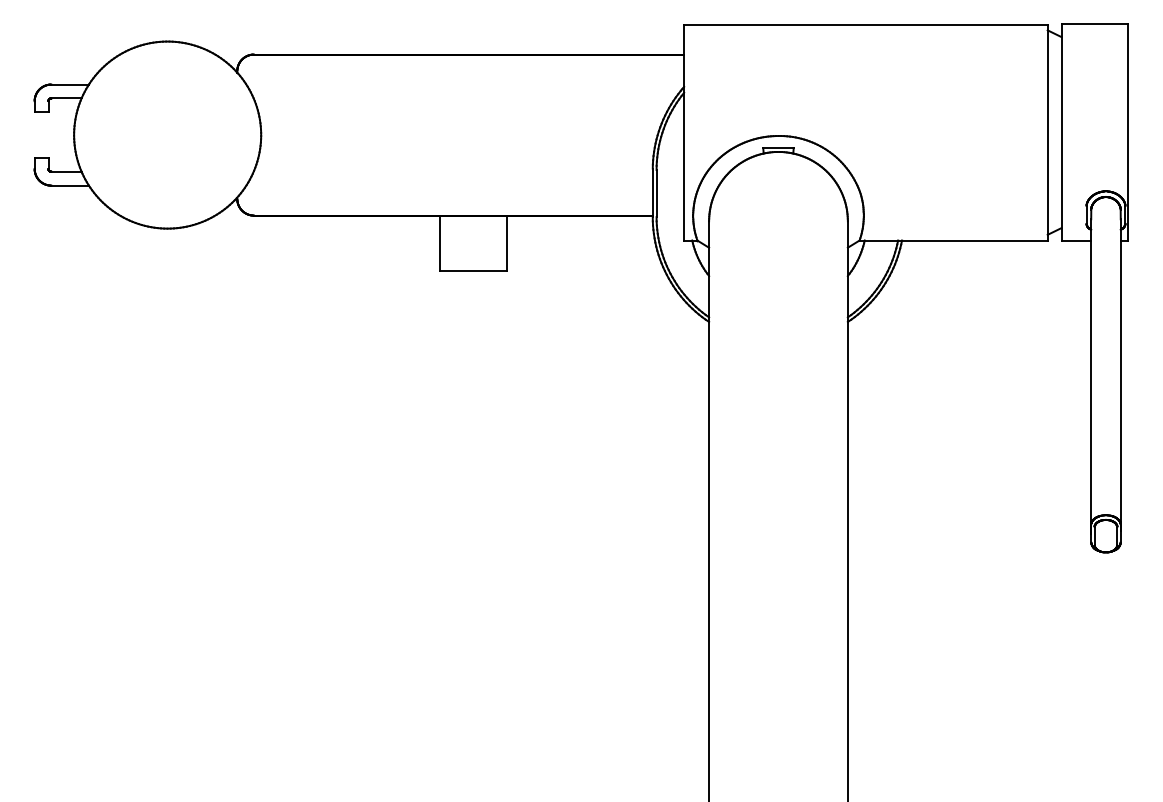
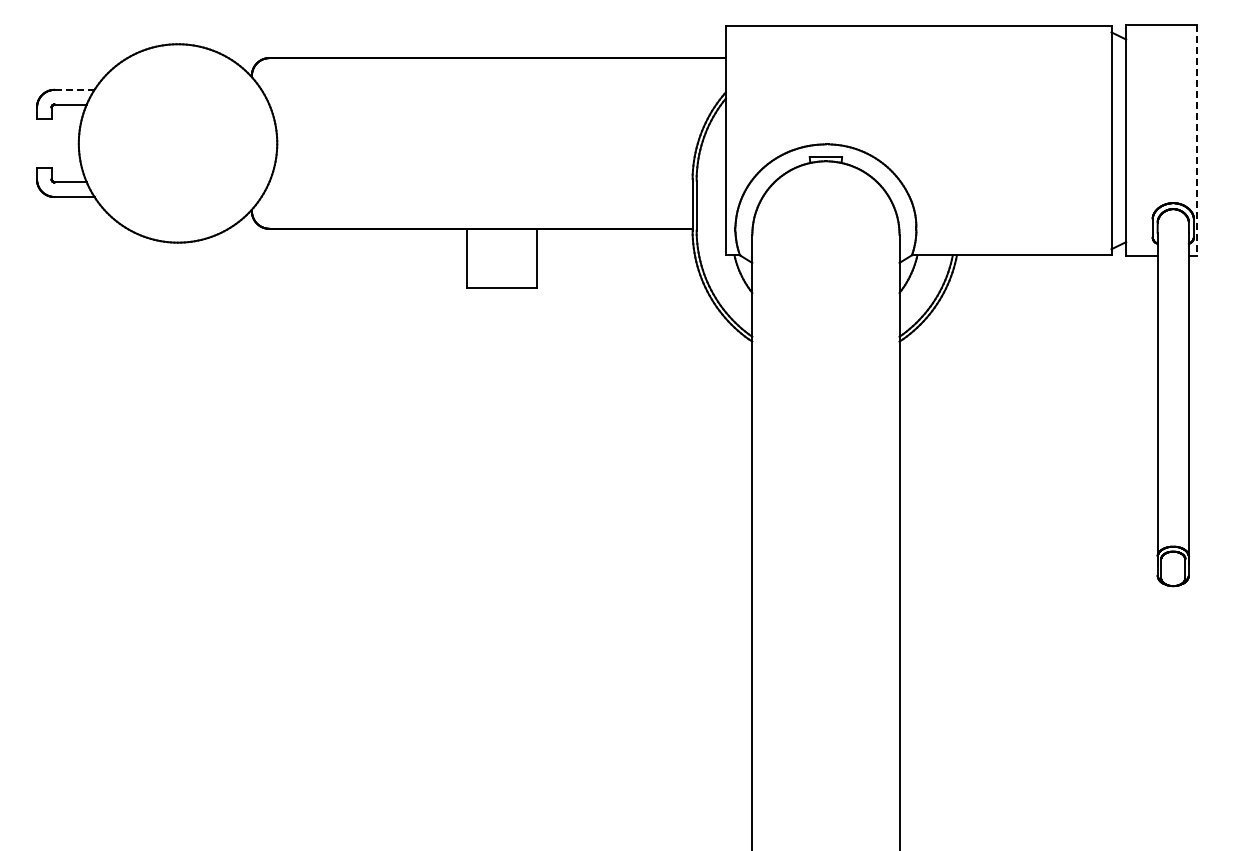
line: (70, 84) -> (74, 89), solid -> dashed
line: (1127, 133) -> (1196, 141), solid -> dashed

